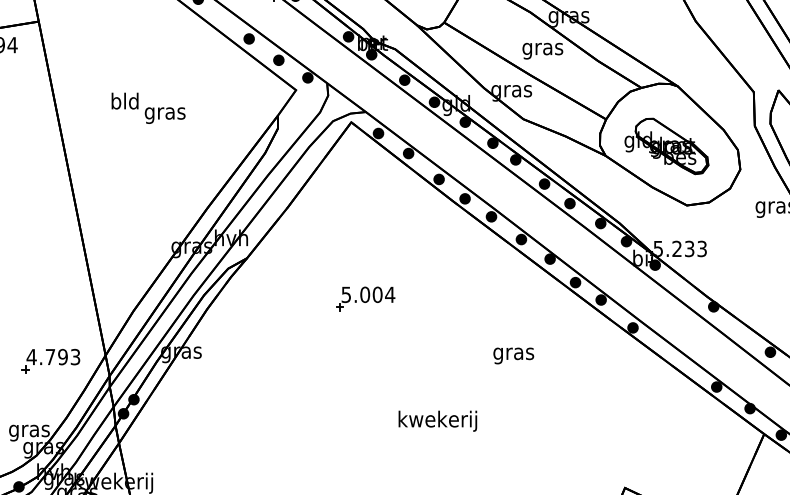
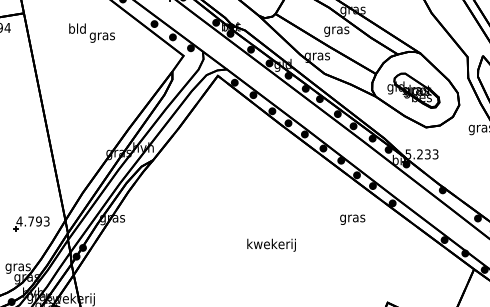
text: (147, 107) -> (91, 32), moved
part: (365, 299) -> (226, 185), removed
text: (513, 355) -> (352, 219), moved
text: (437, 419) -> (271, 244), moved

